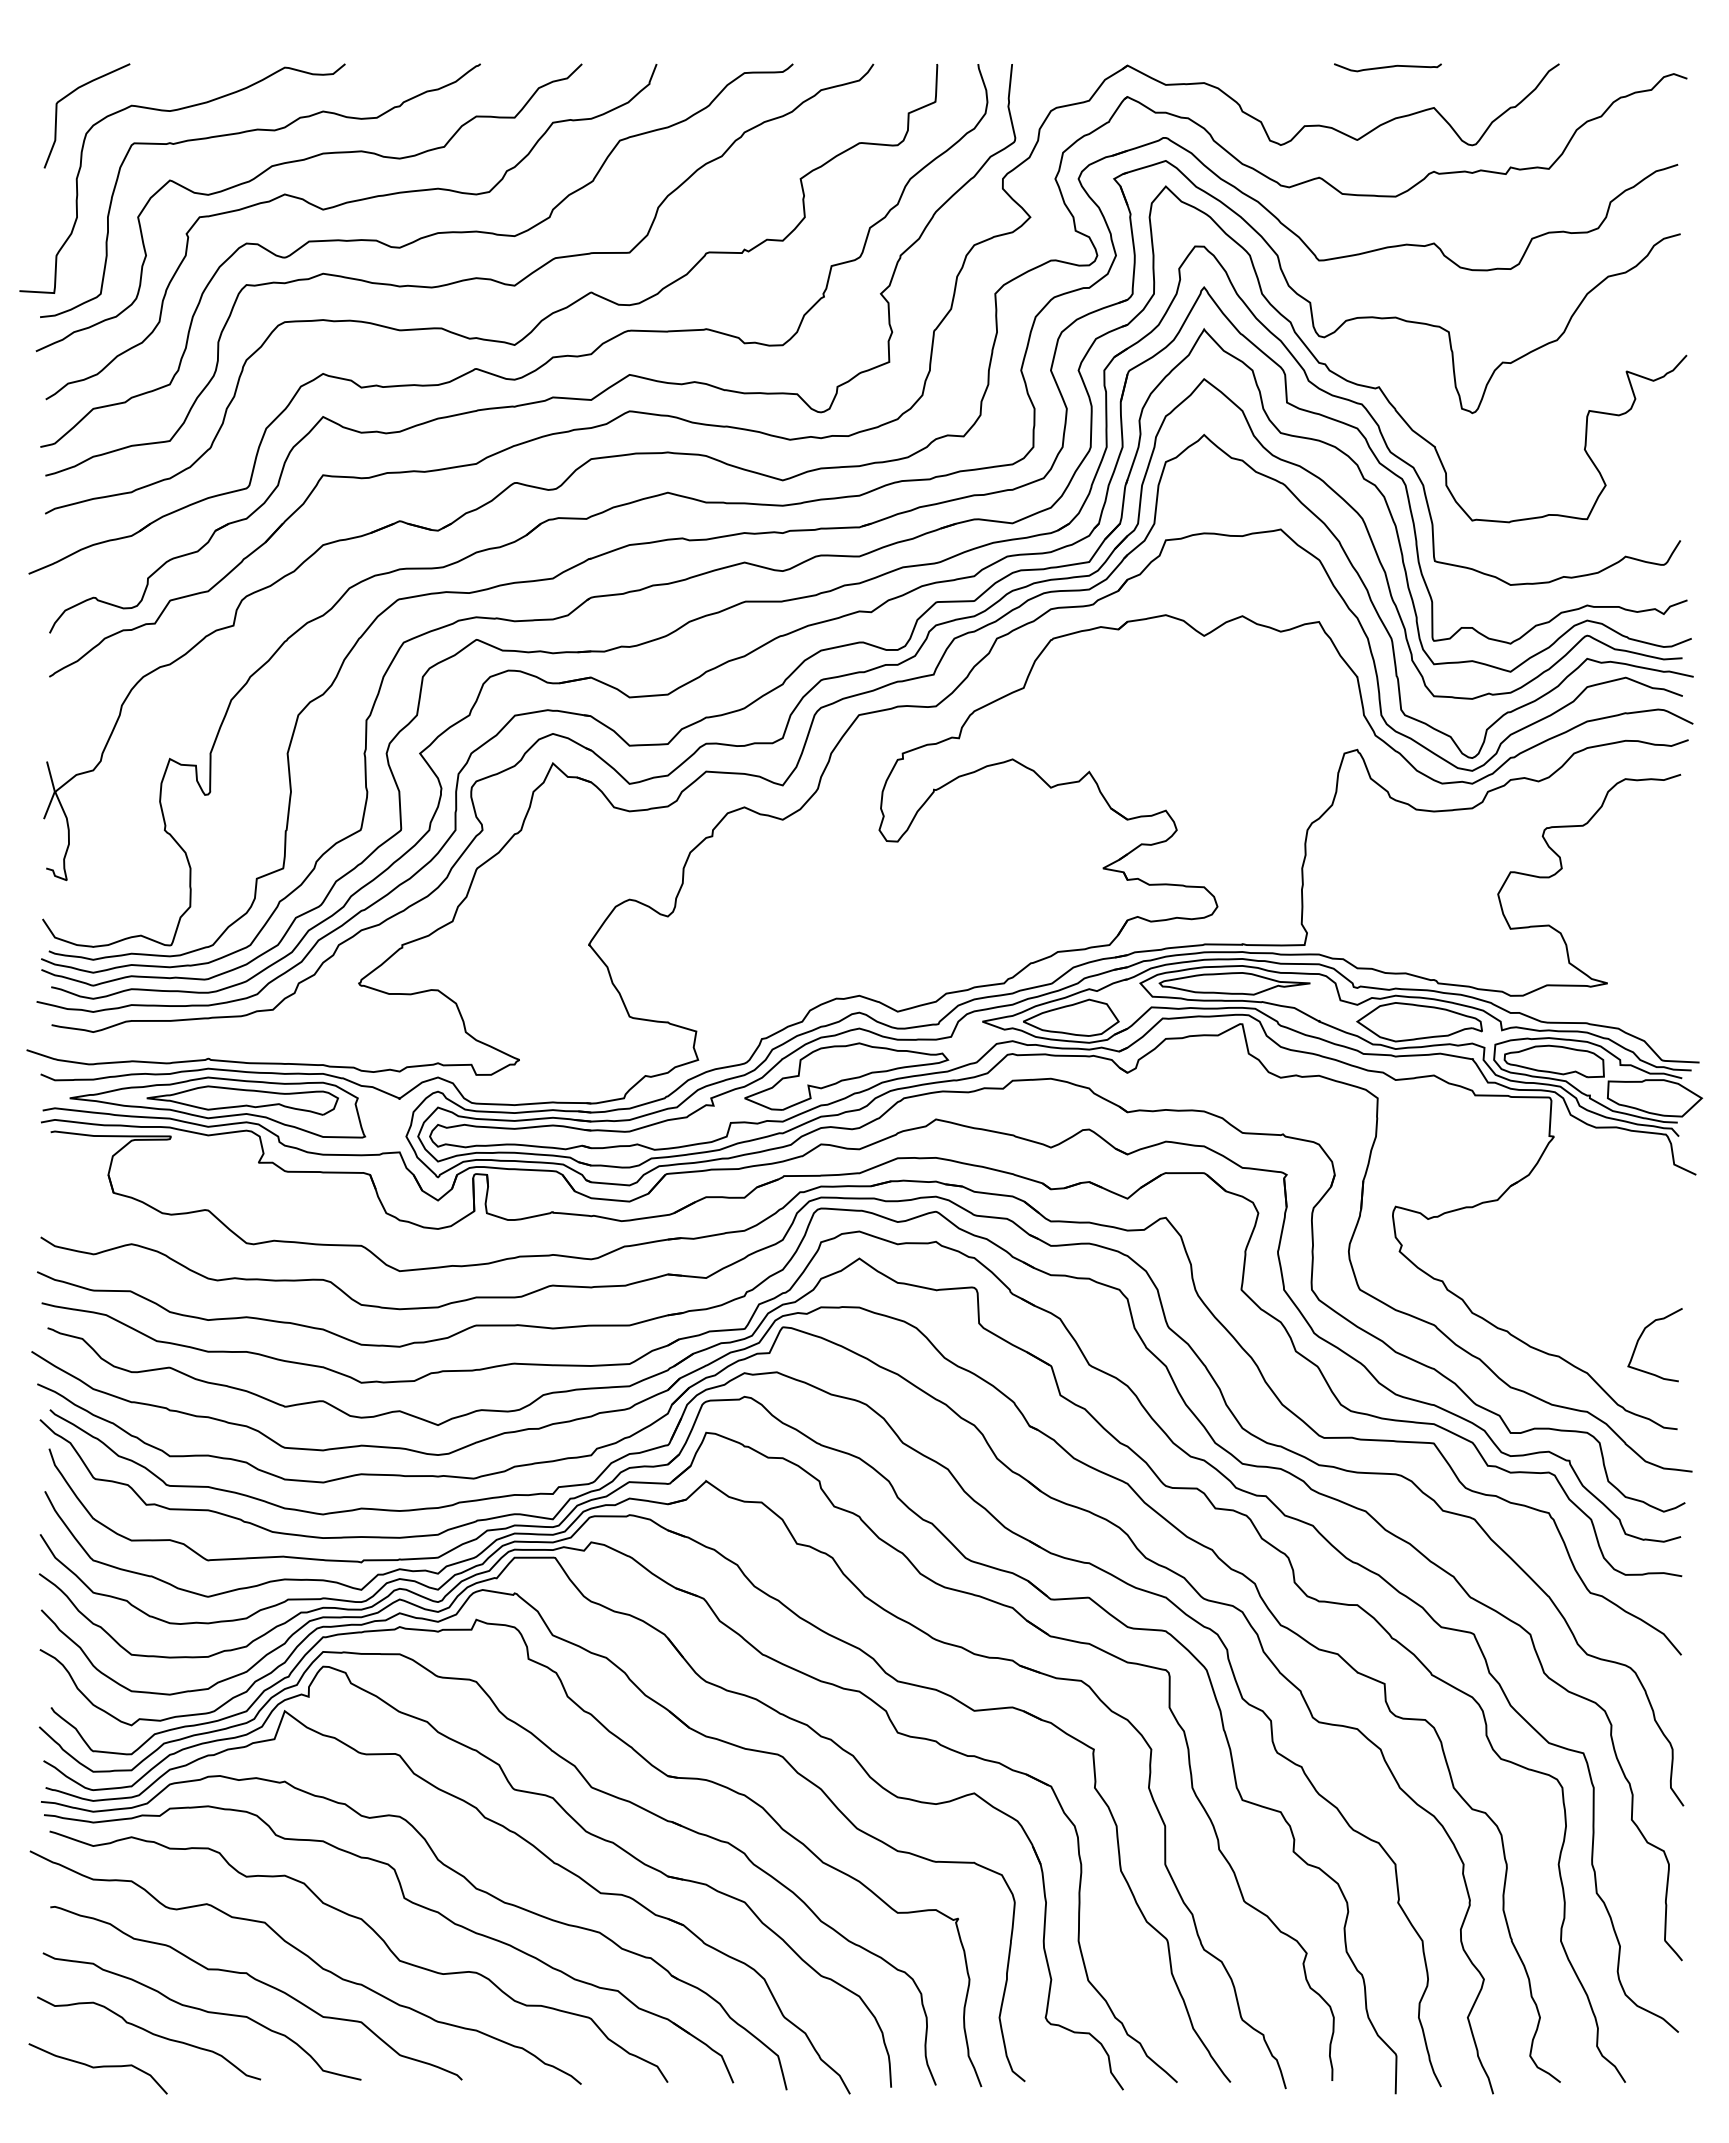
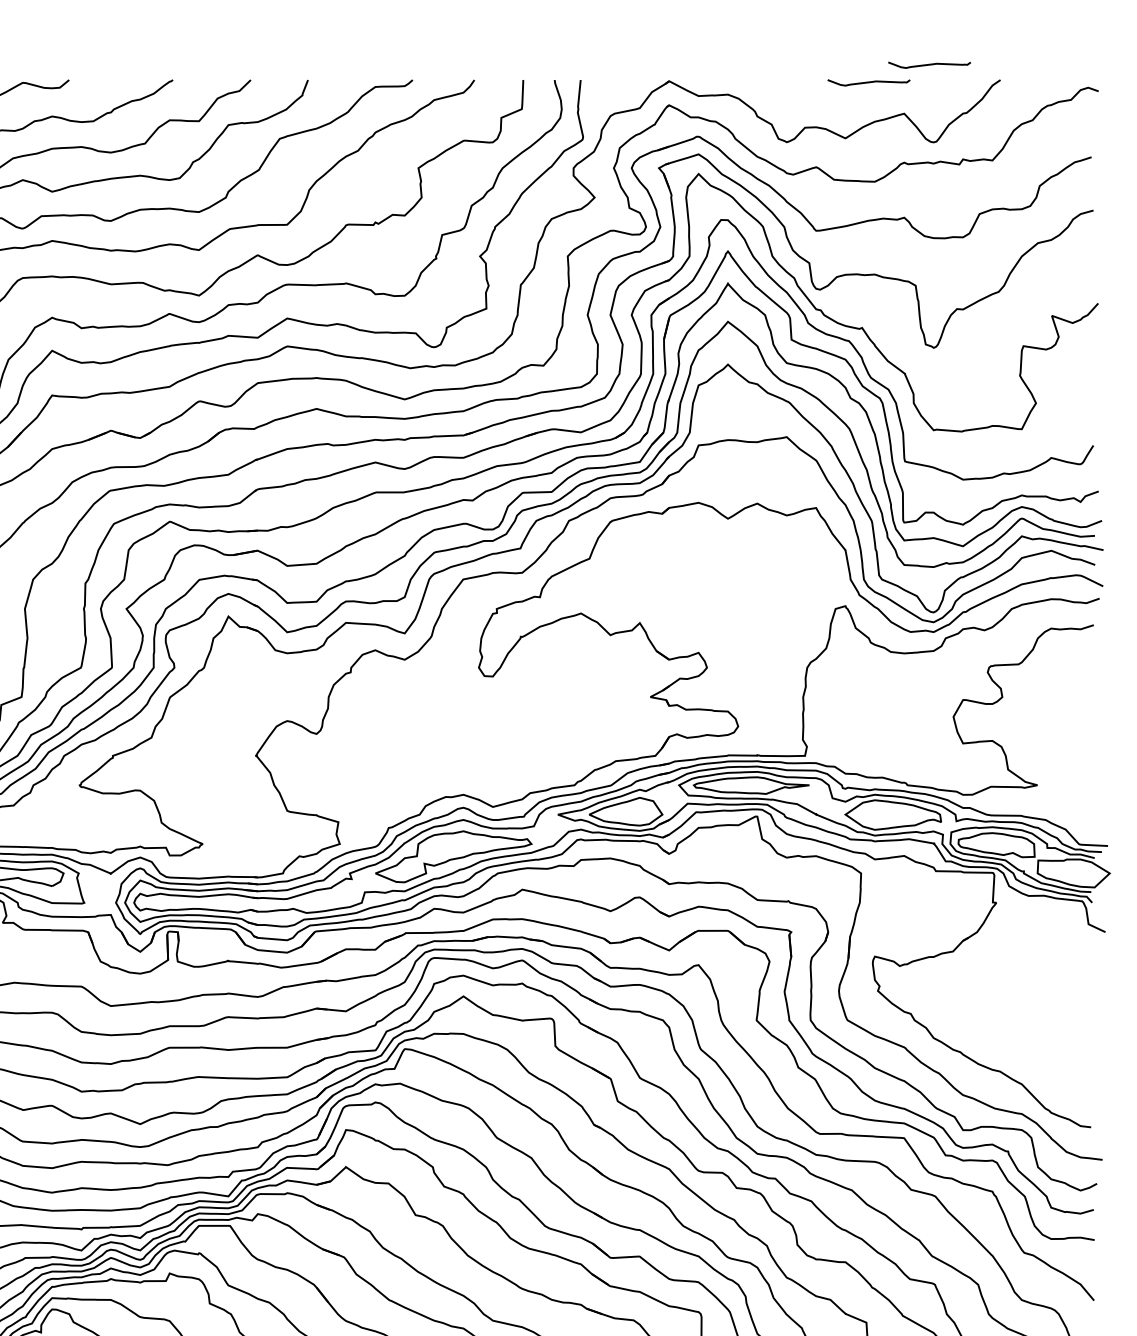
curve: (1466, 44) -> (929, 65), added
curve: (1642, 1335) -> (1064, 1055), removed

